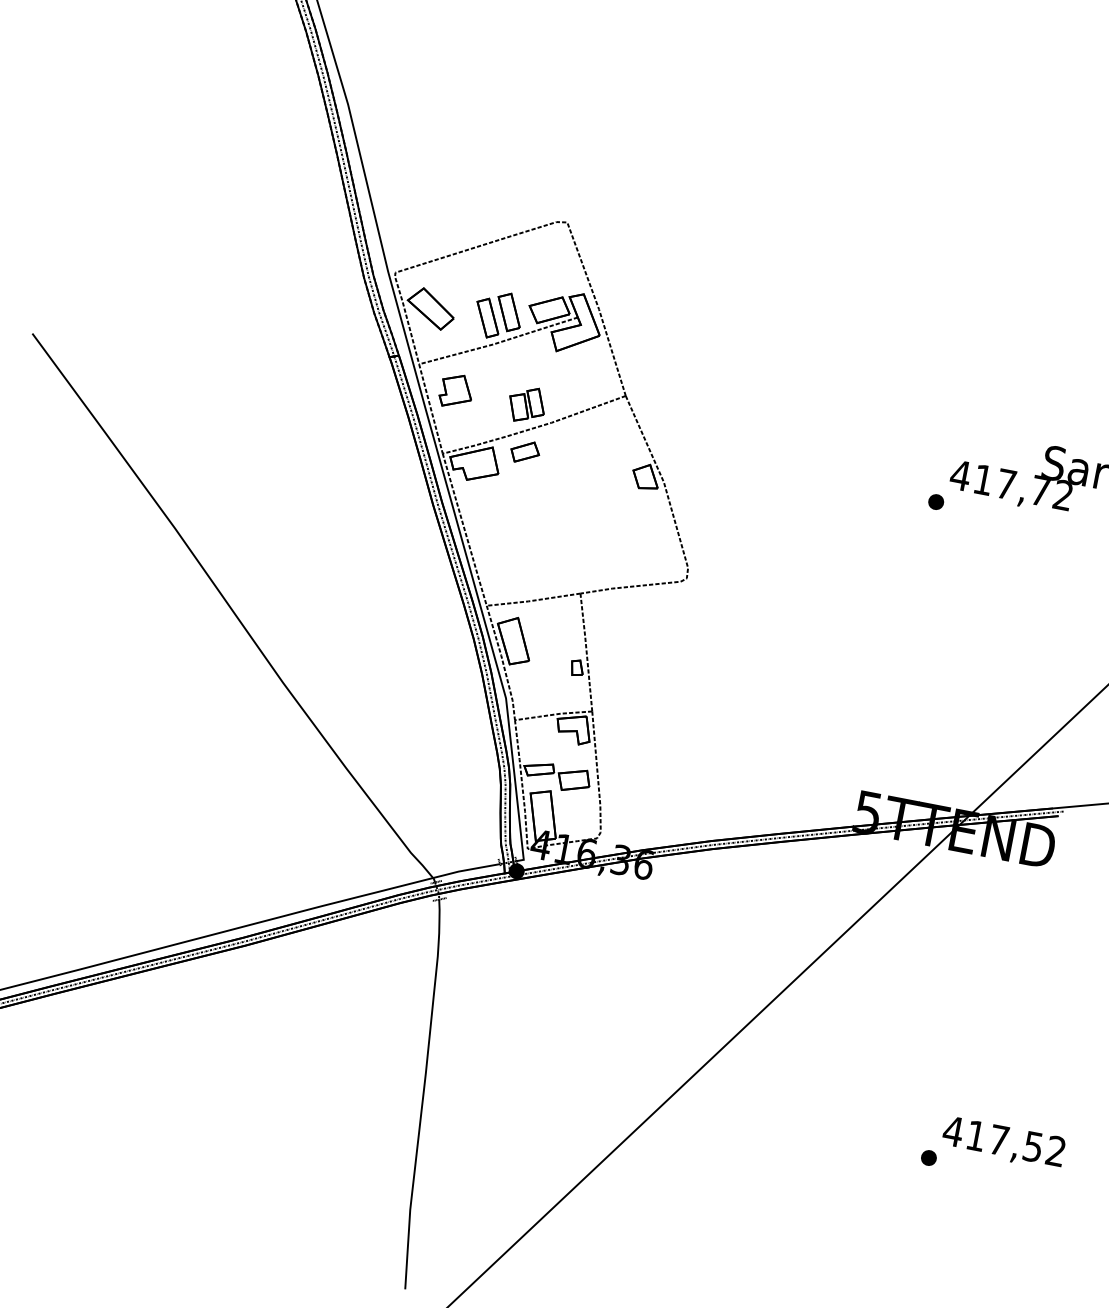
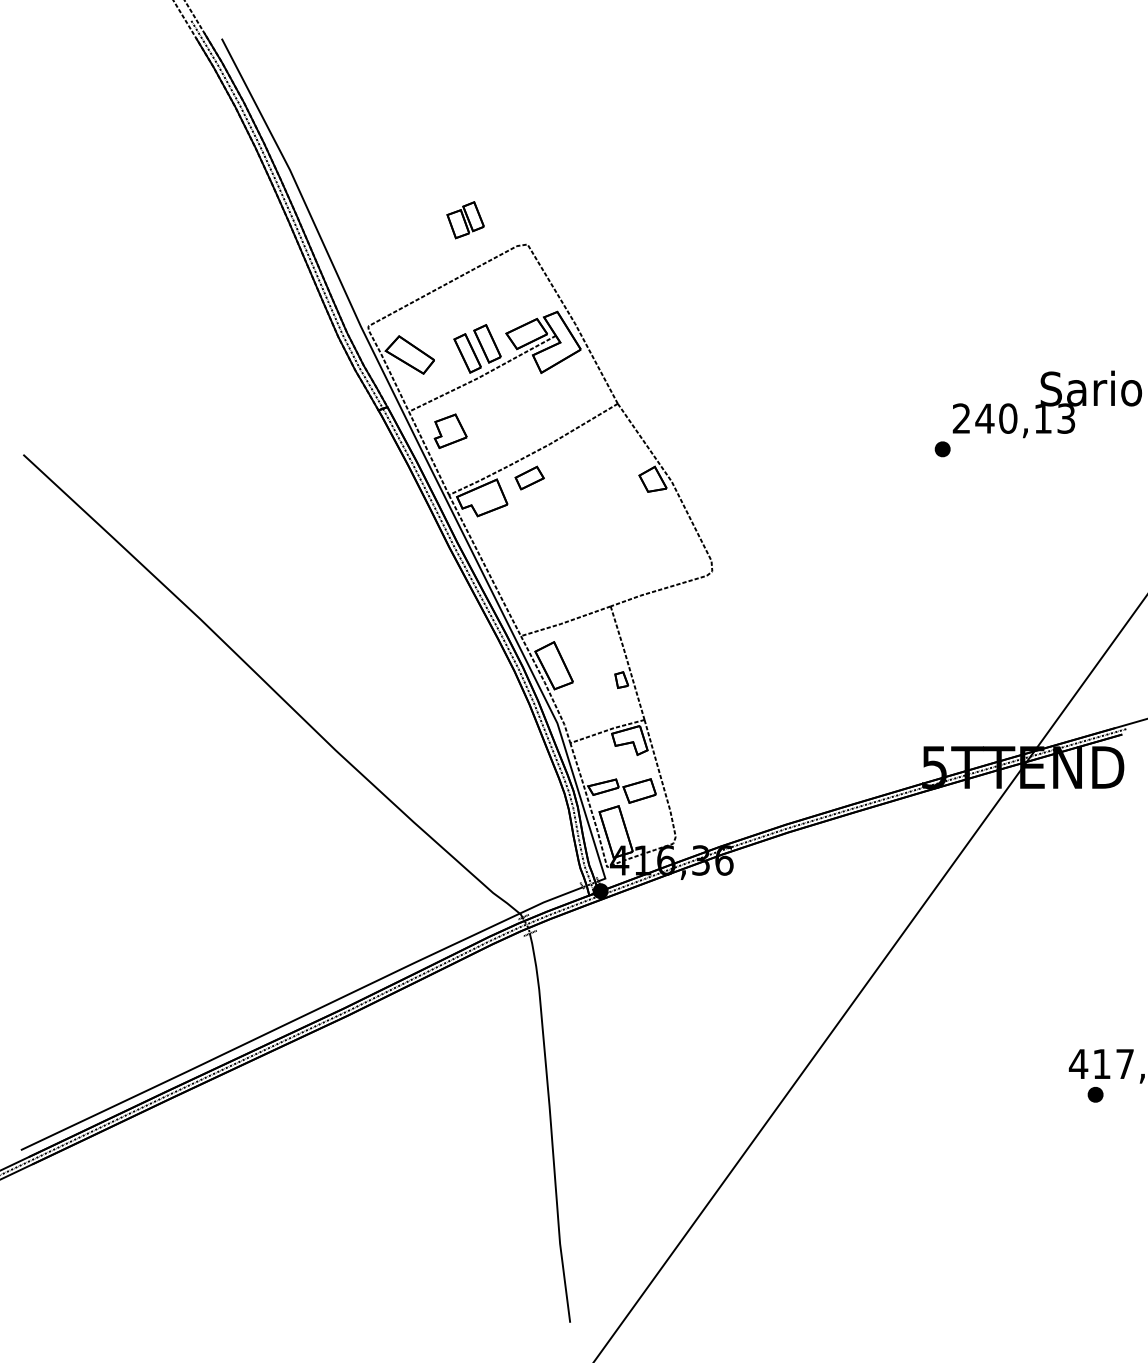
part: (526, 405) -> (465, 220), moved
text: (1011, 485) -> (1013, 418), 417,72 -> 240,13
part: (928, 1157) -> (1095, 1094), moved

